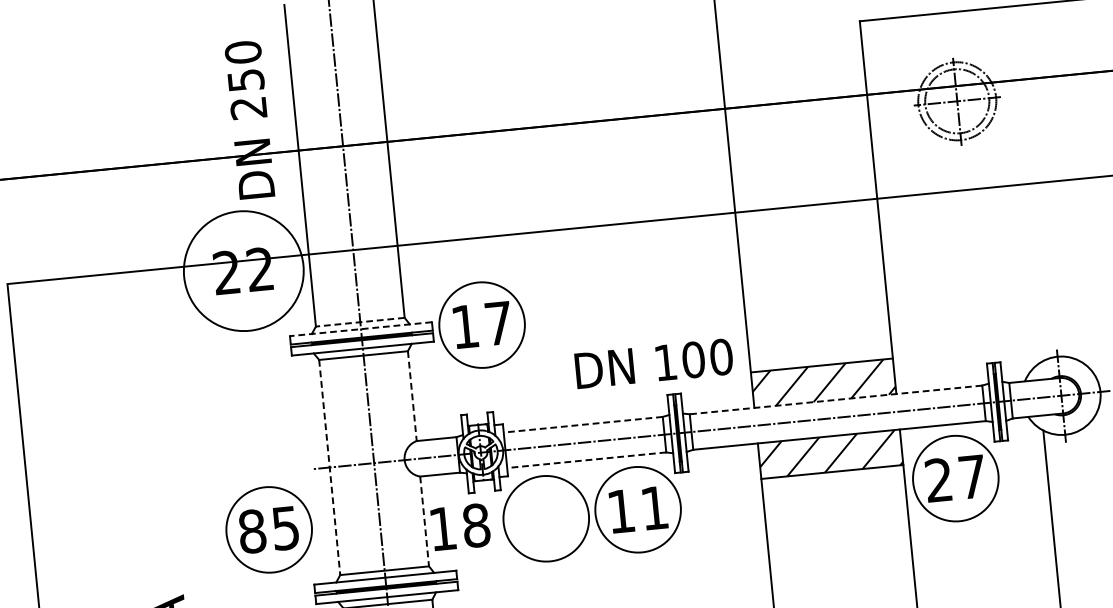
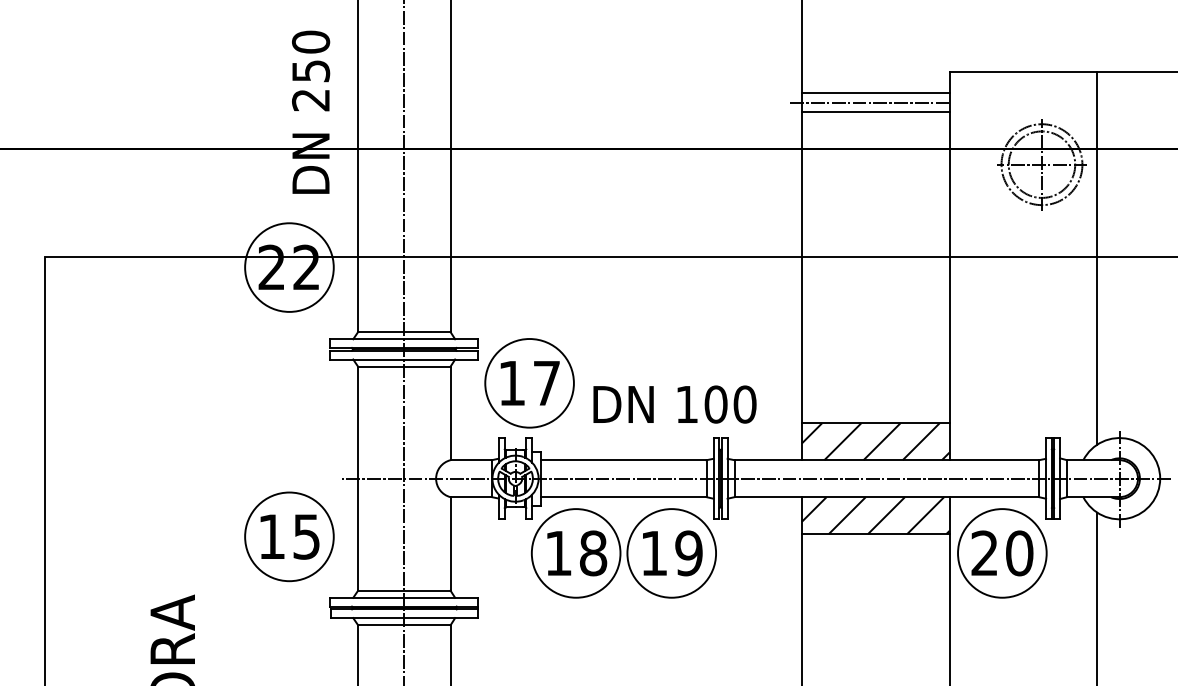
line: (790, 48) -> (875, 93), added
line: (787, 57) -> (871, 102), added
line: (792, 65) -> (875, 111), added
line: (1019, 186) -> (1097, 258), added
circle: (243, 271) -> (289, 267), size x0.71
line: (359, 322) -> (403, 332), dashed -> solid
part: (482, 325) -> (529, 383), moved
line: (361, 329) -> (404, 339), dashed -> solid
text: (653, 363) -> (674, 404), moved
line: (412, 396) -> (450, 413), dashed -> solid
line: (835, 400) -> (886, 460), dashed -> solid
line: (583, 425) -> (623, 460), dashed -> solid
line: (586, 460) -> (623, 497), dashed -> solid
line: (330, 467) -> (358, 478), dashed -> solid
text: (972, 477) -> (1019, 553), 27 -> 20
text: (654, 508) -> (688, 553), 11 -> 19
line: (424, 521) -> (450, 543), dashed -> solid
text: (461, 527) -> (577, 553), moved
text: (251, 531) -> (271, 536), 85 -> 15

